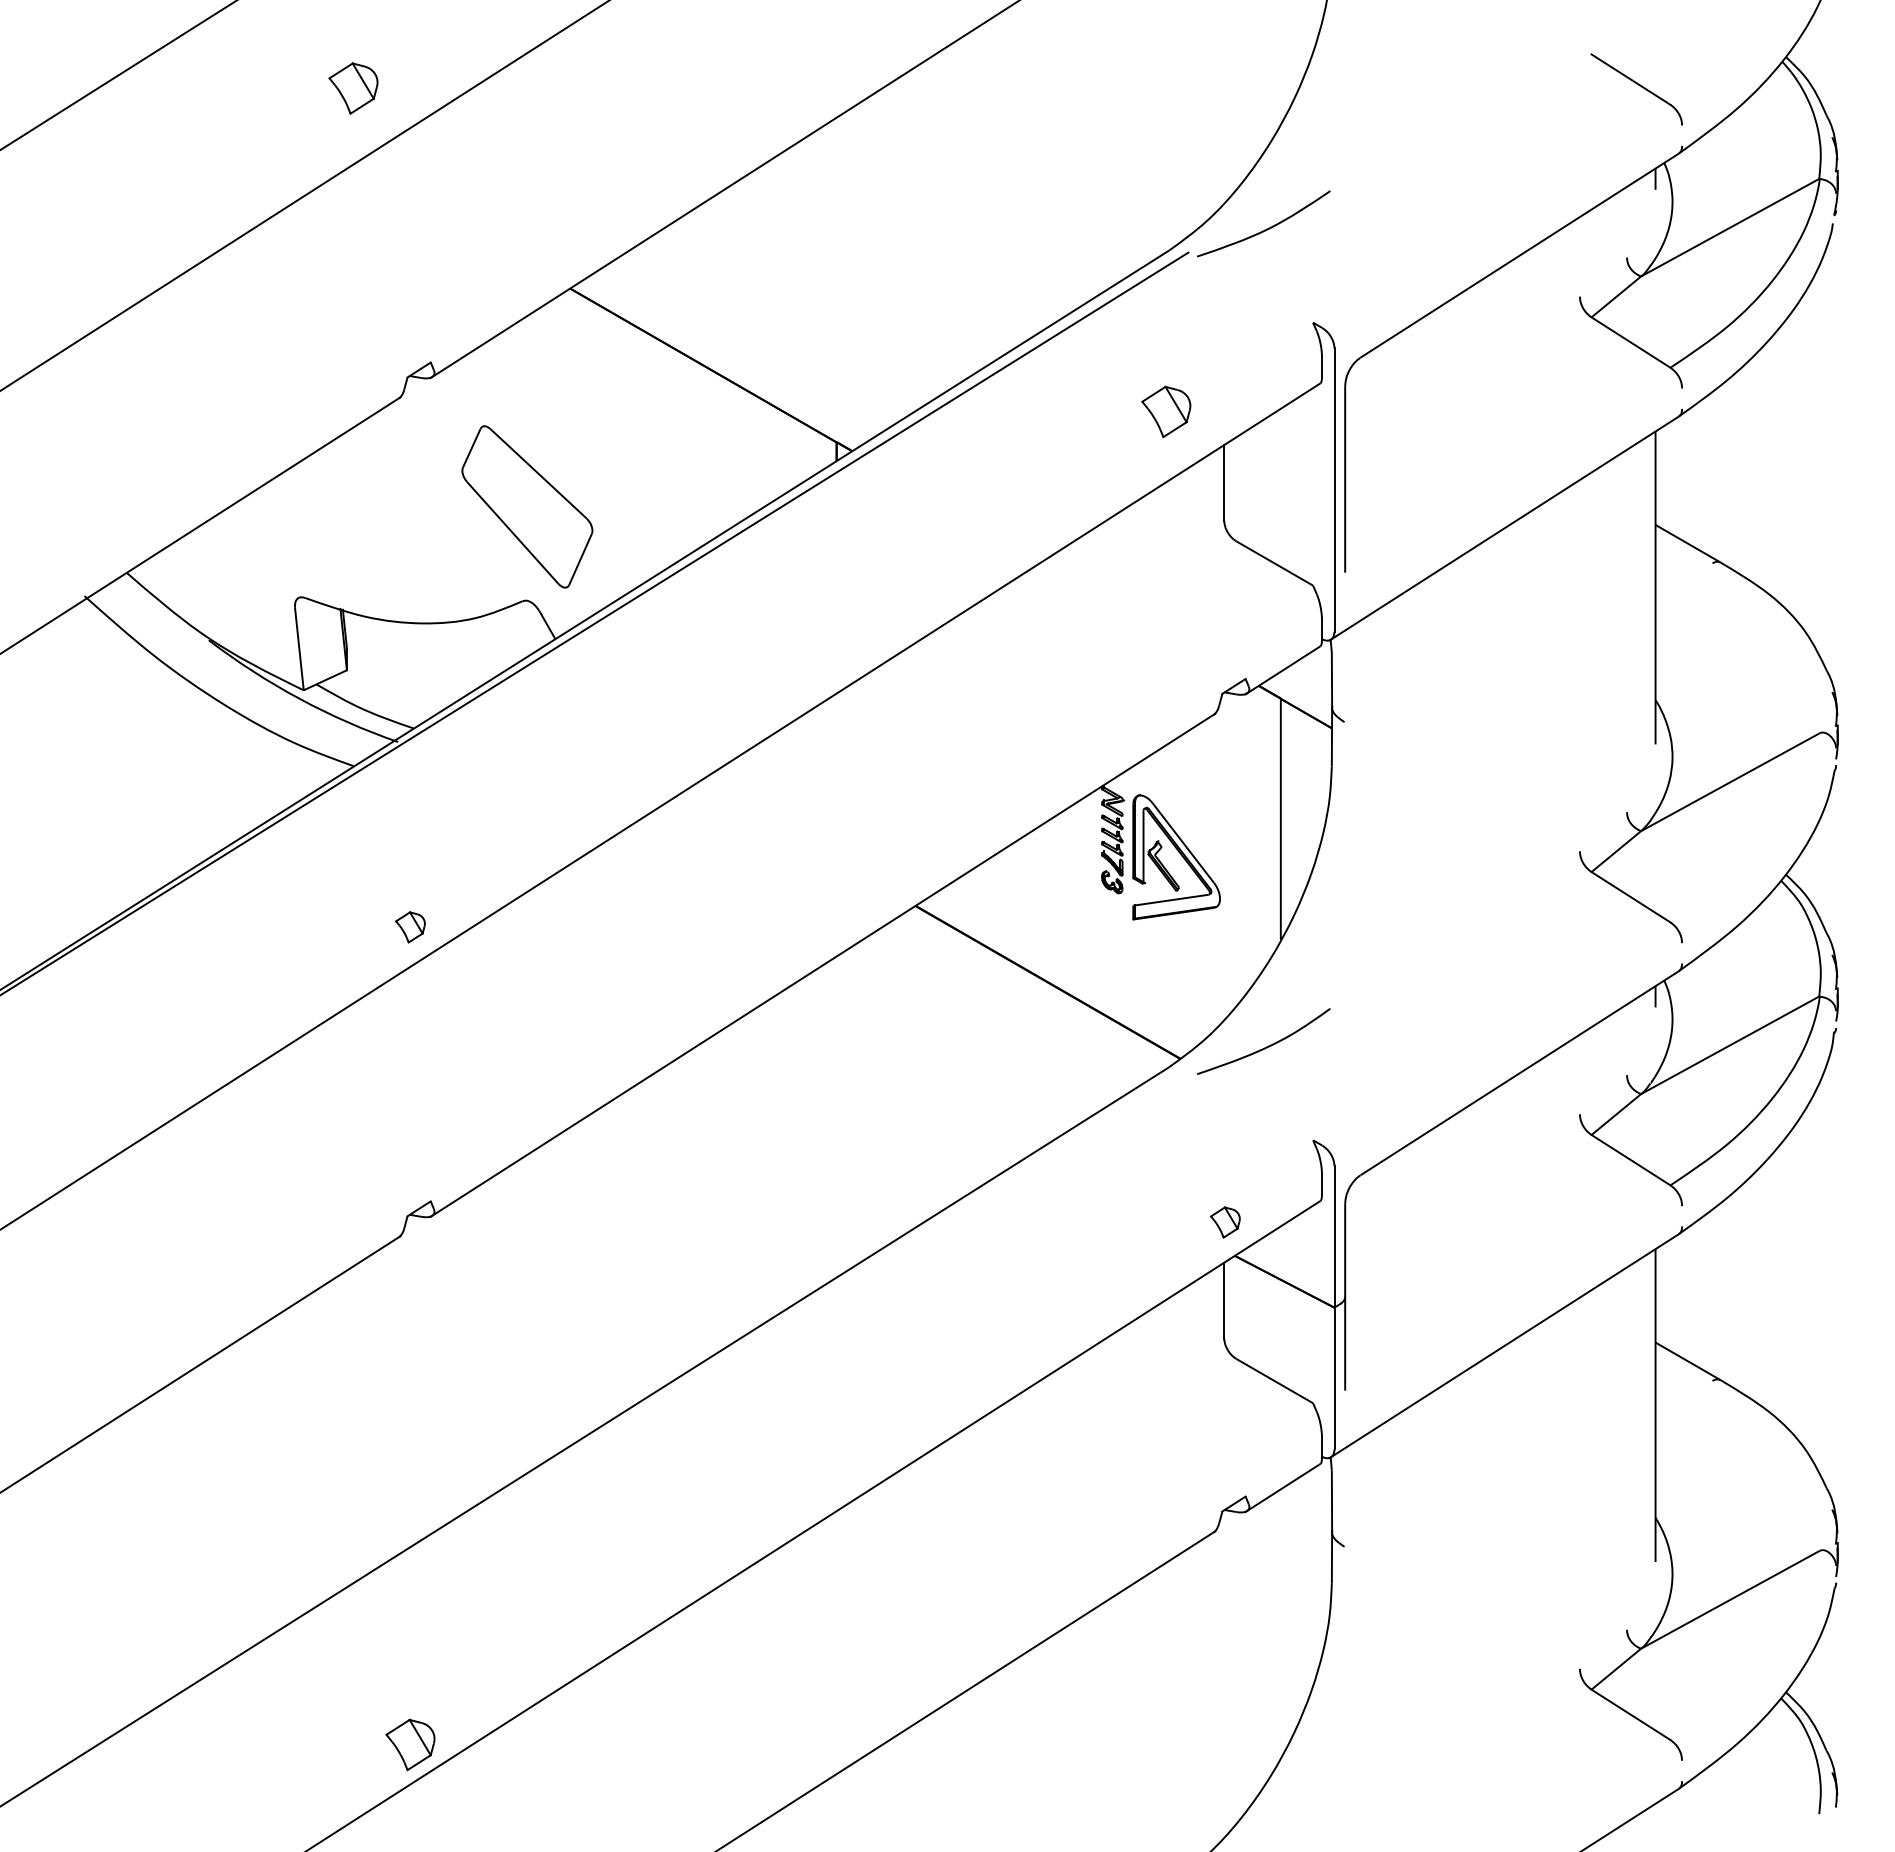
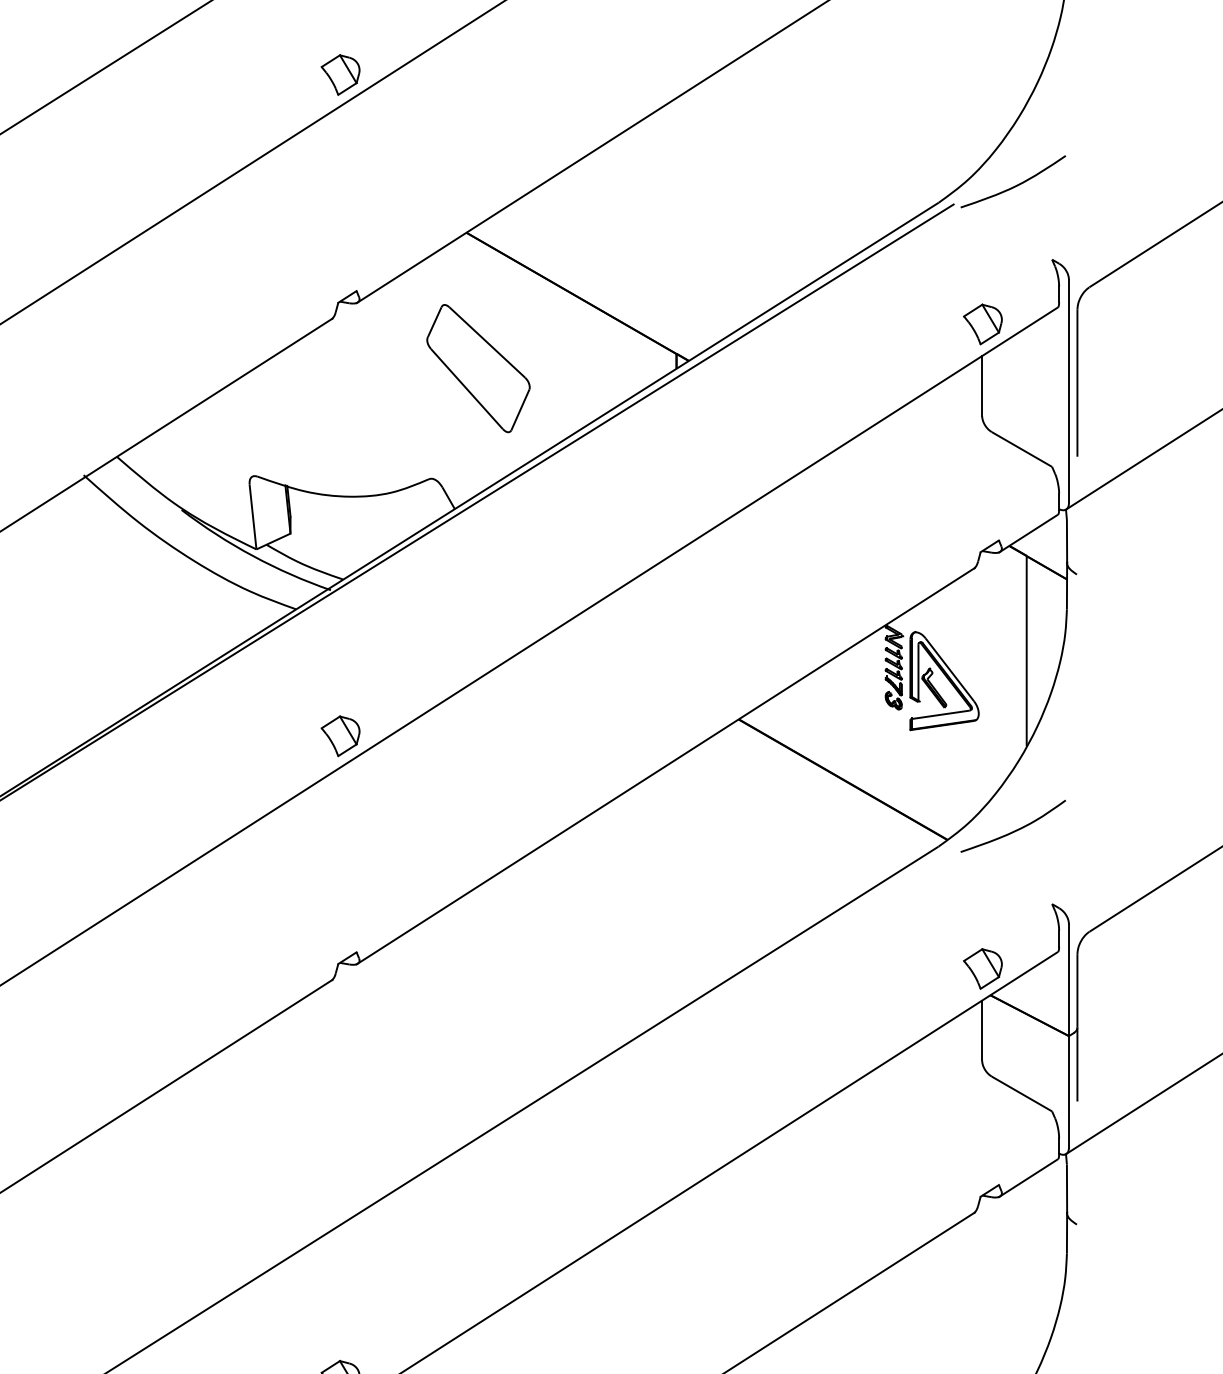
part: (353, 88) -> (340, 75), moved
part: (1166, 411) -> (983, 324), moved
part: (527, 506) -> (478, 368), moved
part: (410, 927) -> (340, 736), size x1.67
part: (1225, 1222) -> (983, 968), size x1.67

